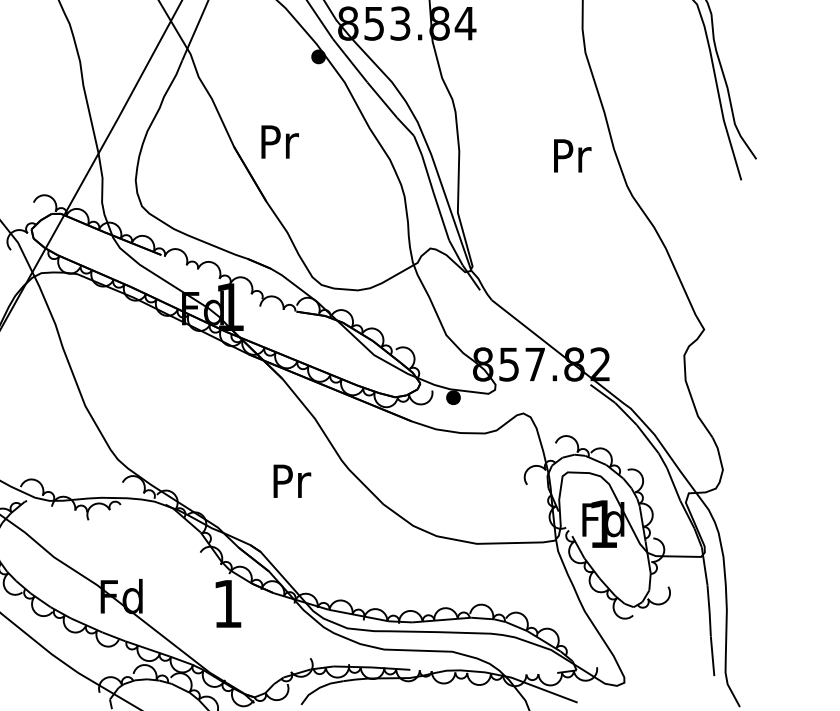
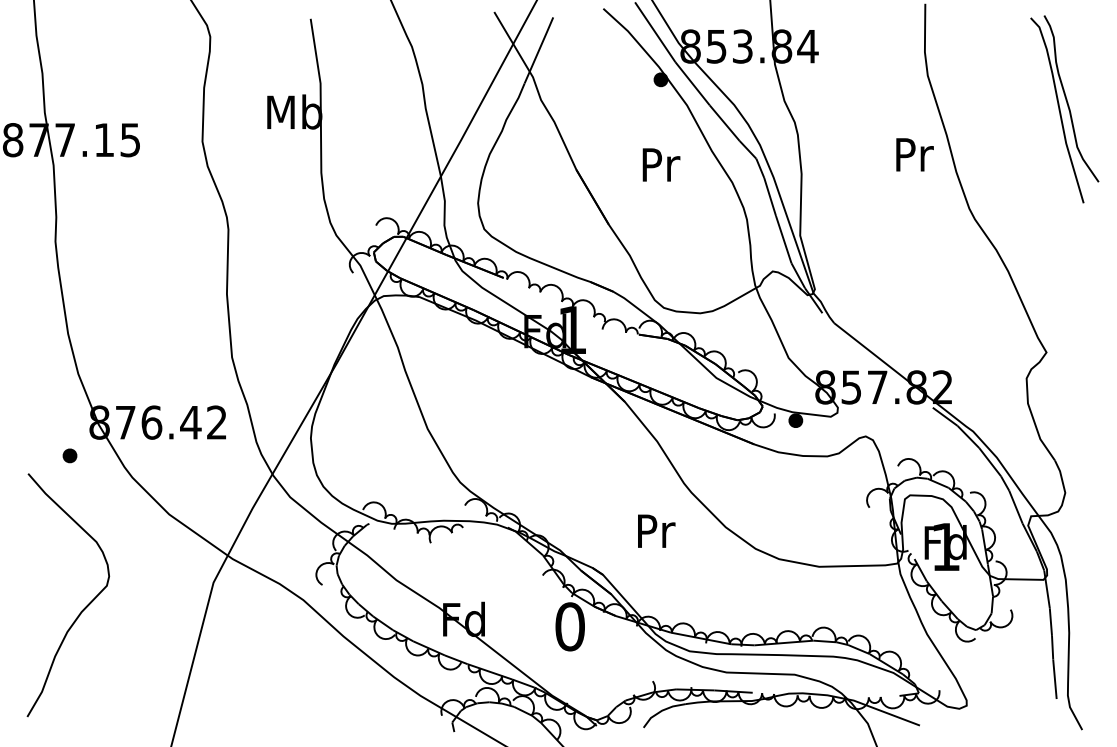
text: (280, 141) -> (661, 164), moved
text: (572, 155) -> (914, 154), moved
text: (292, 480) -> (656, 530), moved
text: (227, 603) -> (569, 626), 1 -> 0

